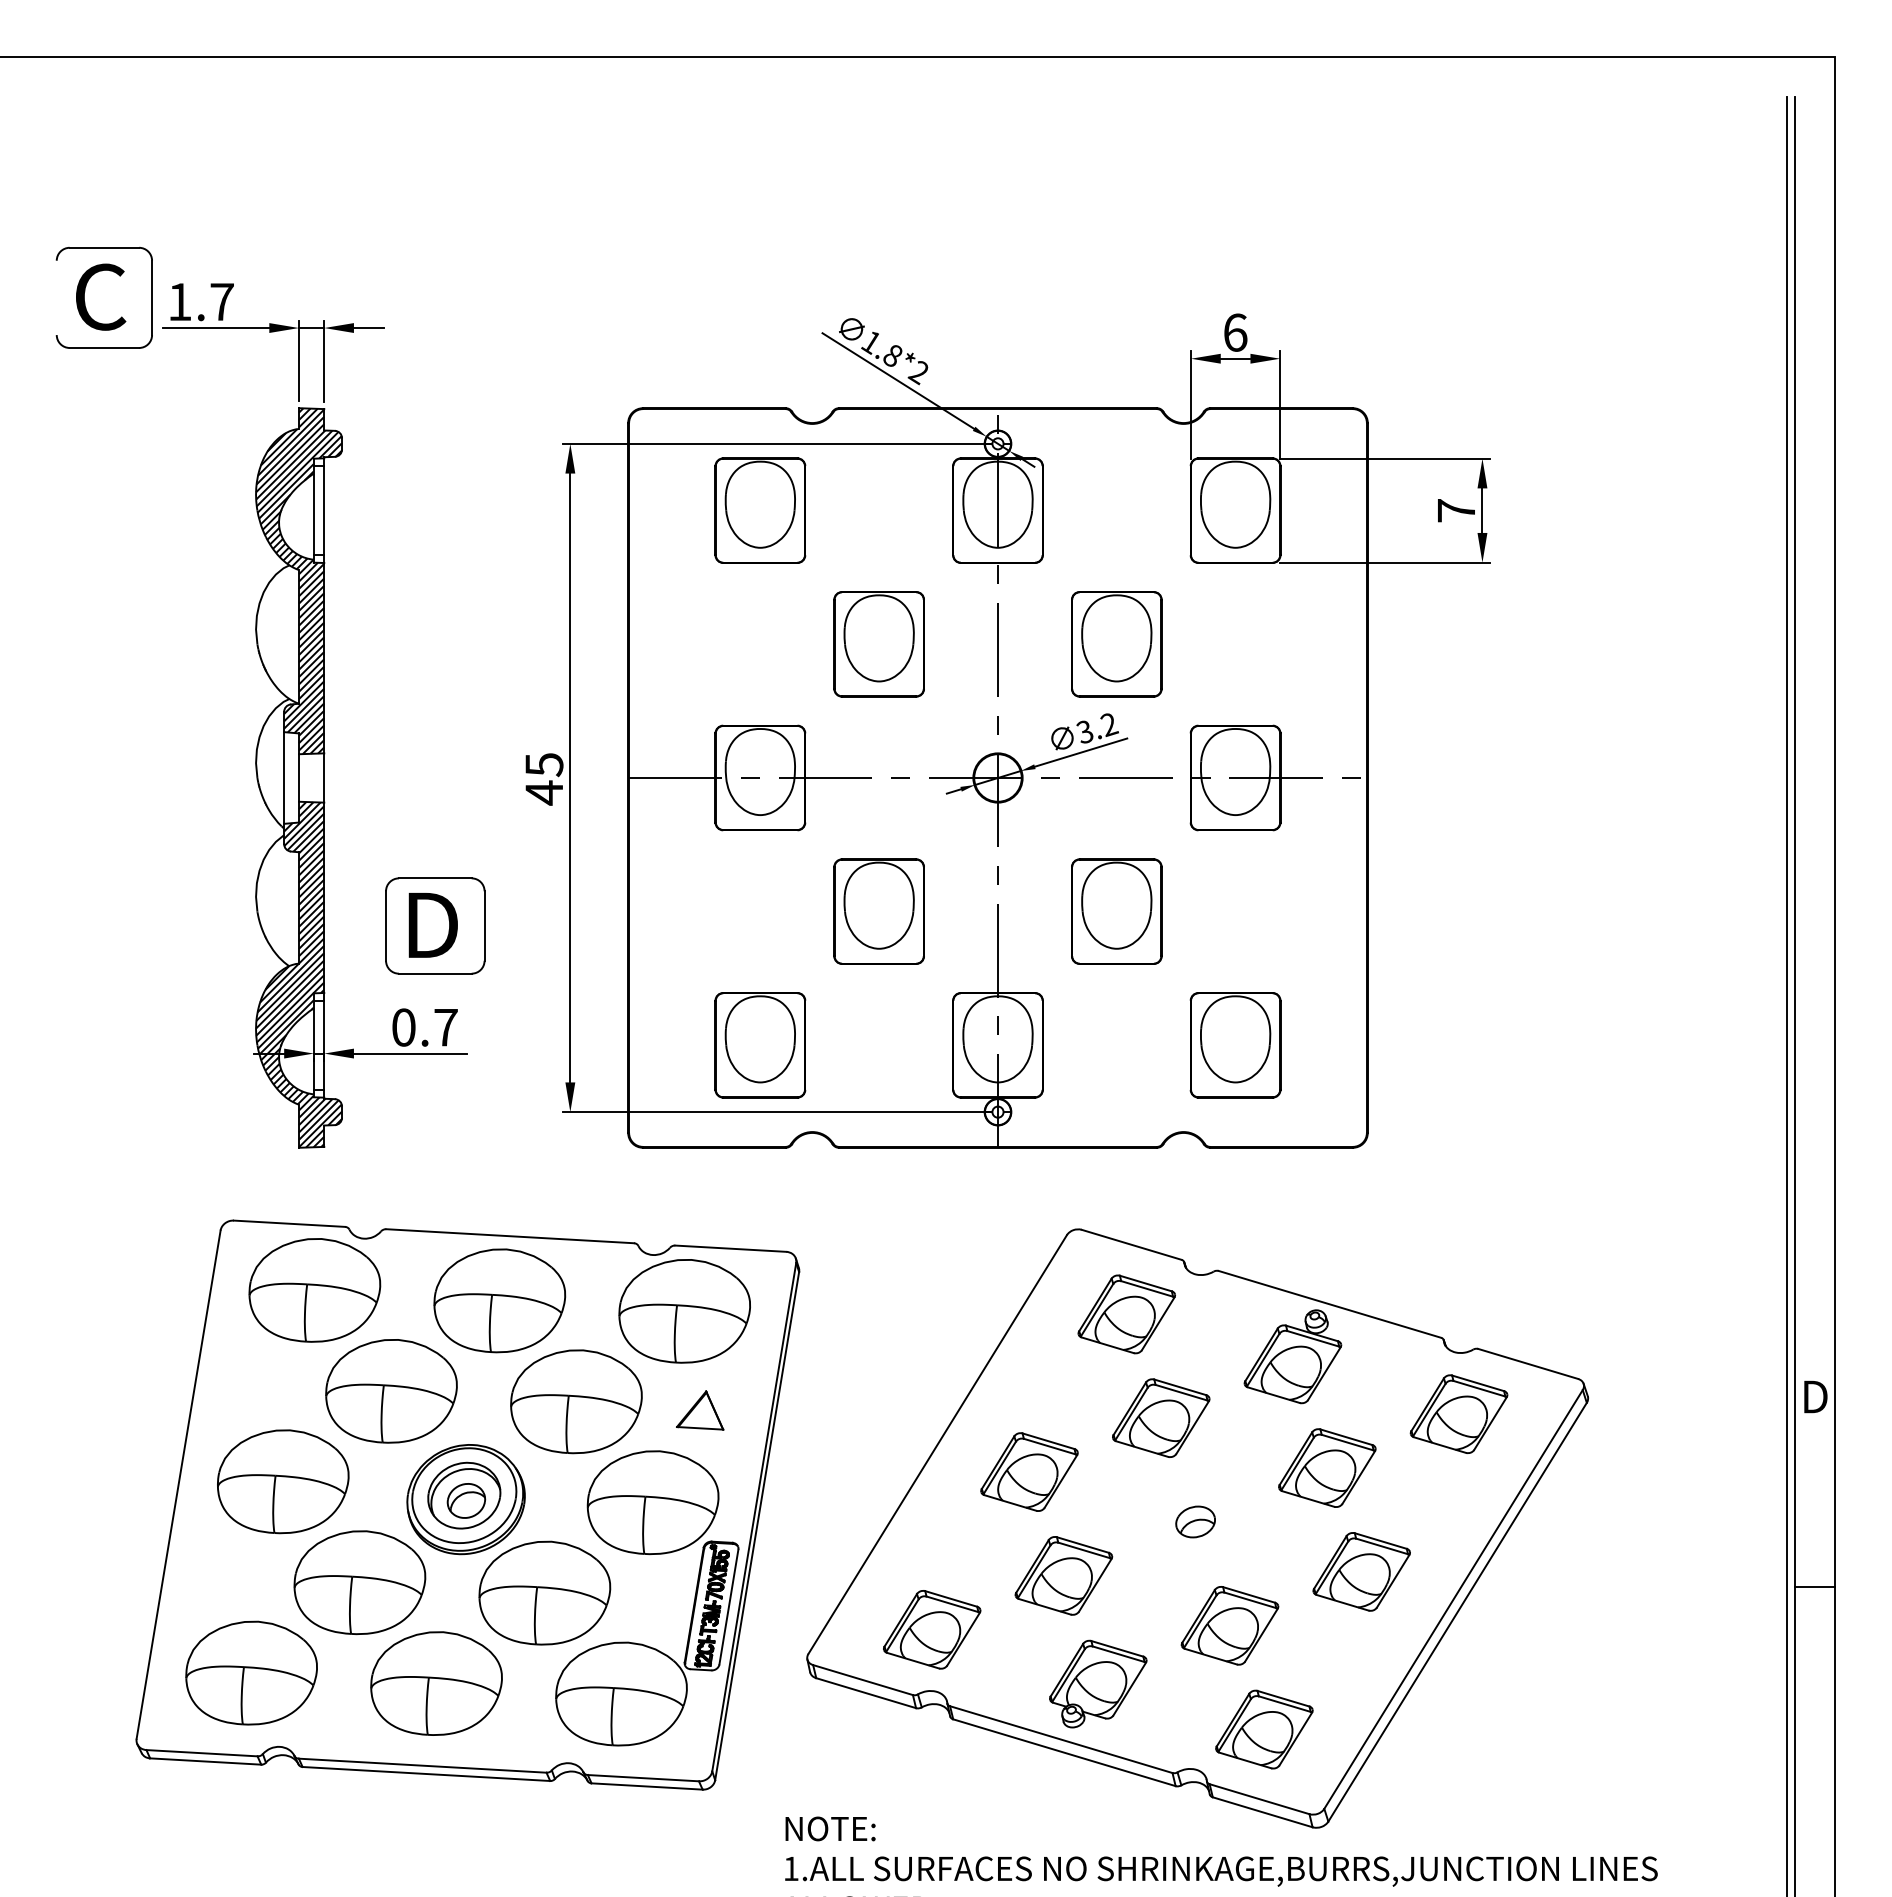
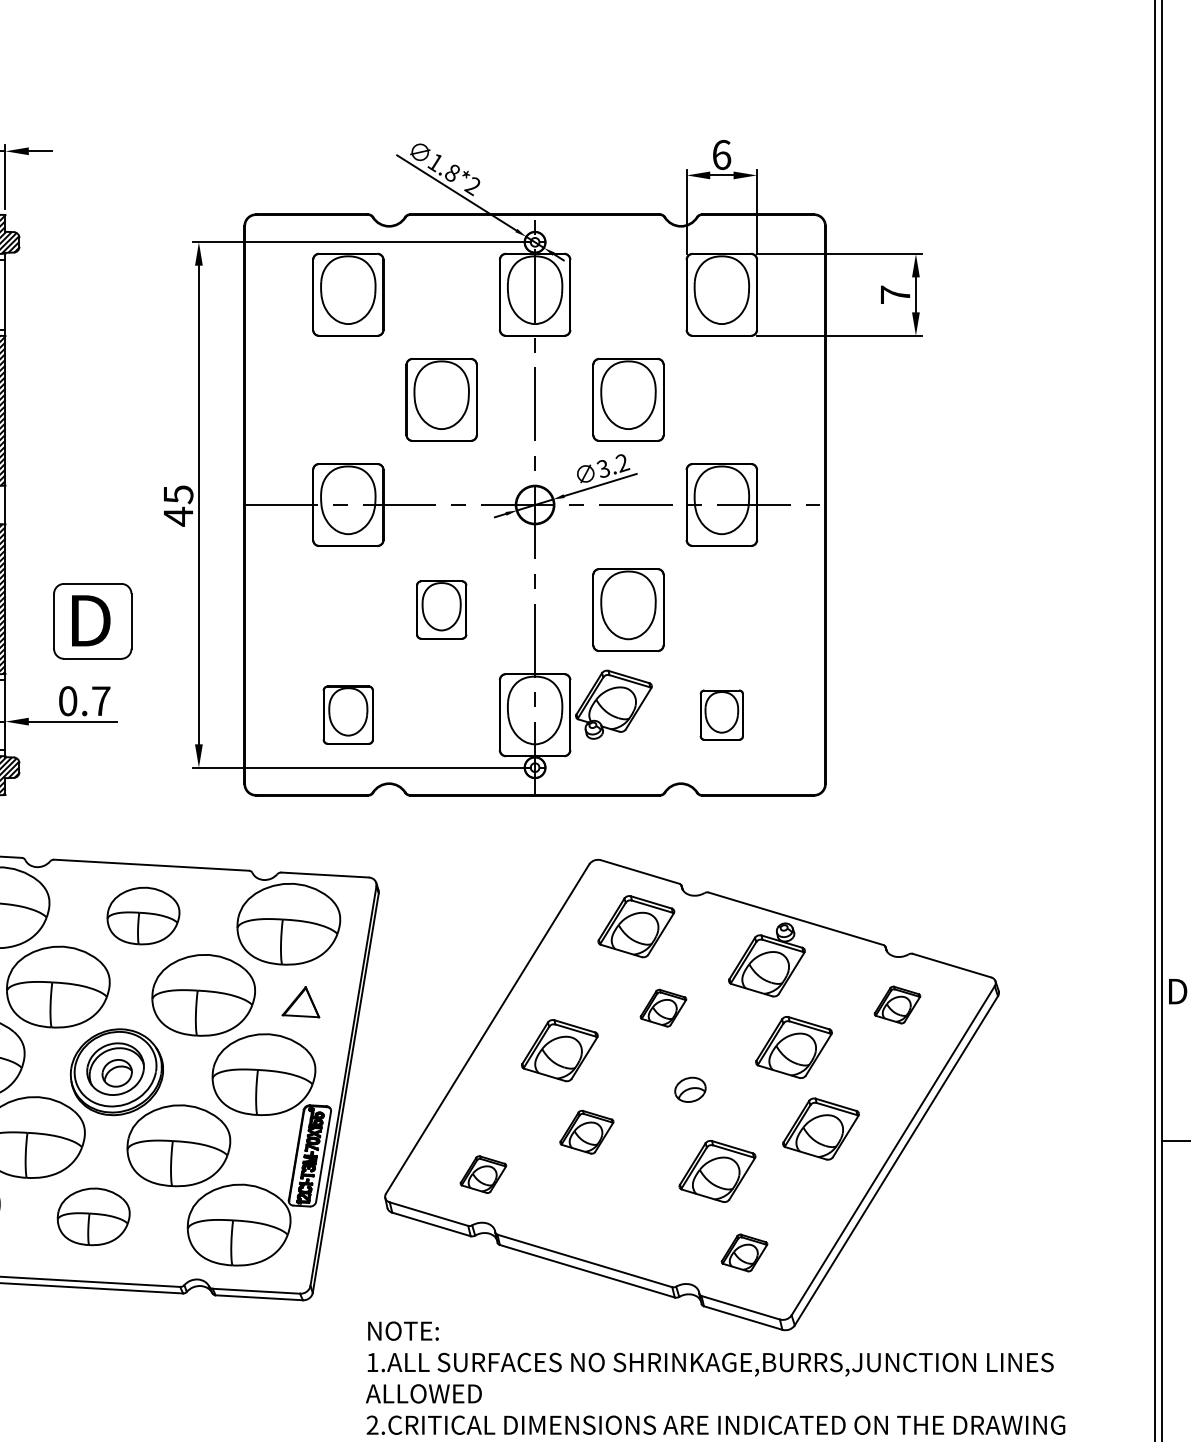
part: (878, 911) -> (441, 609), size x0.7
part: (760, 1045) -> (348, 715), size x0.7
part: (1235, 1045) -> (721, 715), size x0.6
part: (499, 1300) -> (143, 915), size x0.7
part: (1458, 1413) -> (897, 1004), size x0.6
part: (1161, 1417) -> (663, 1007), size x0.6
part: (1063, 1575) -> (586, 1131), size x0.7
part: (932, 1629) -> (483, 1174), size x0.6
part: (436, 1683) -> (93, 1216), size x0.7
part: (1098, 1683) -> (614, 704), moved
part: (1264, 1729) -> (744, 1252), size x0.6

